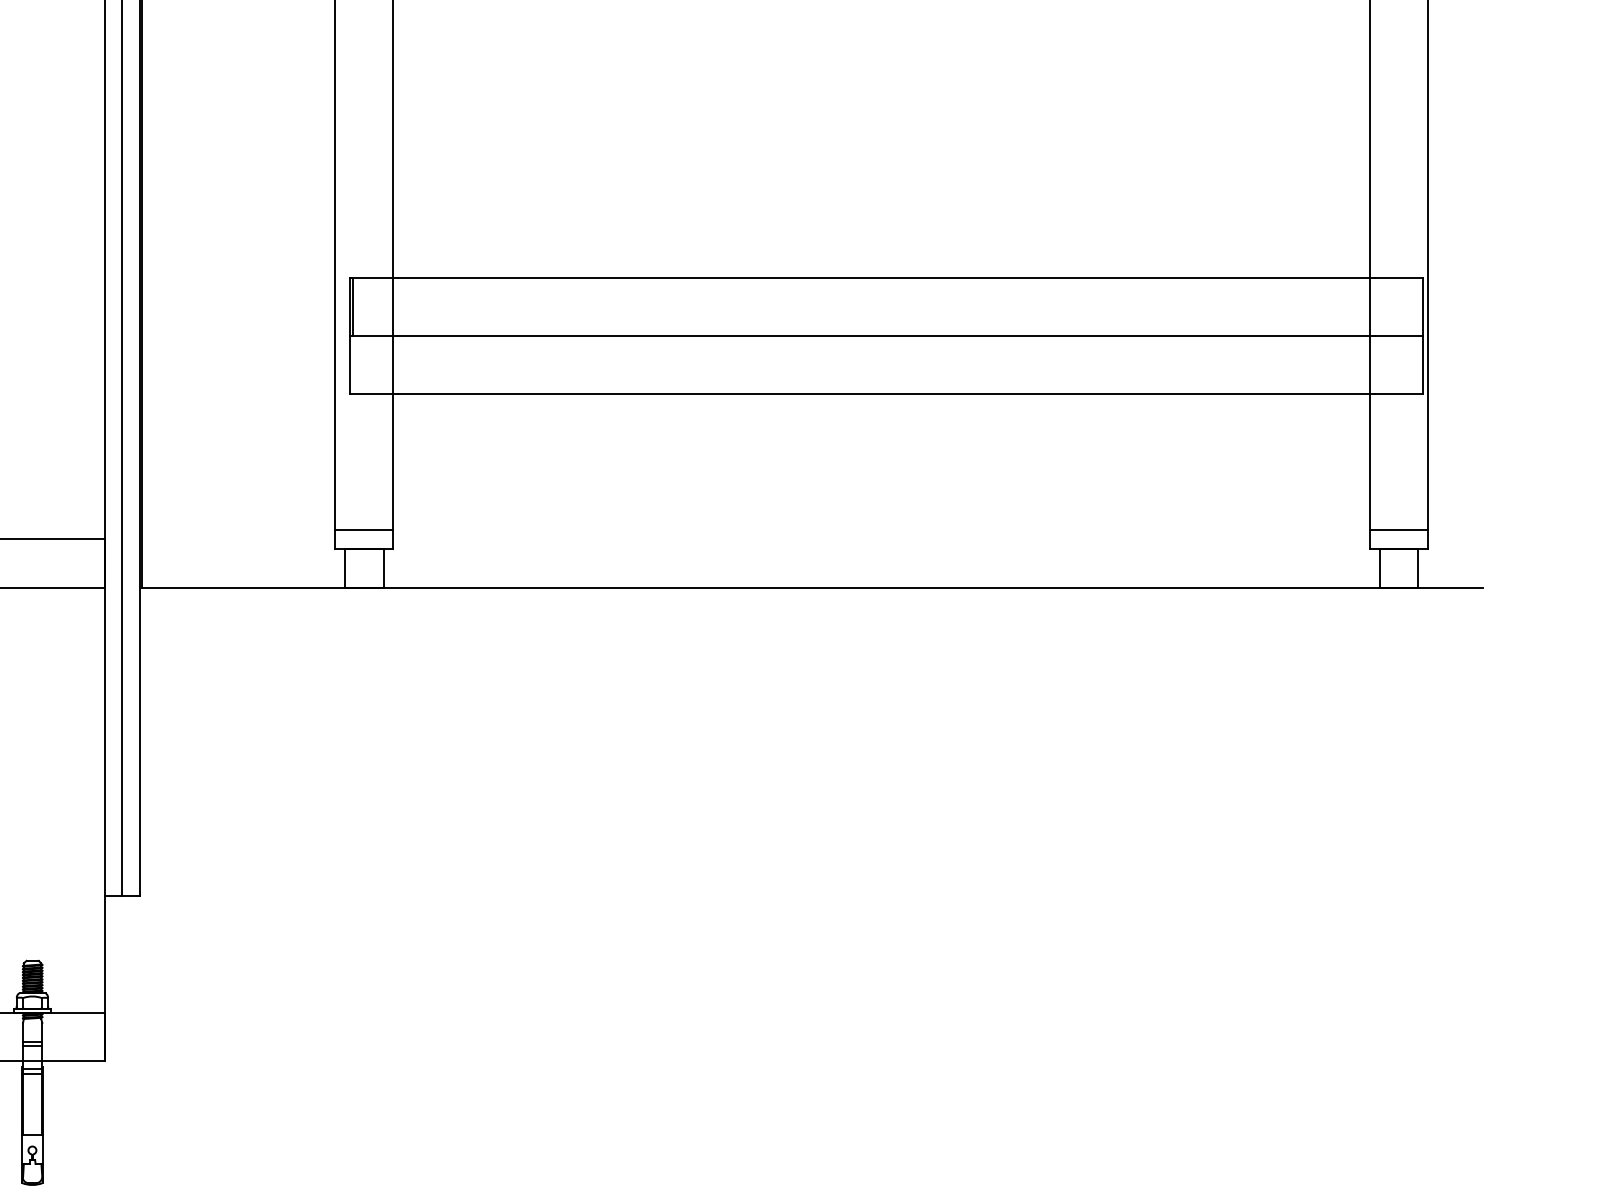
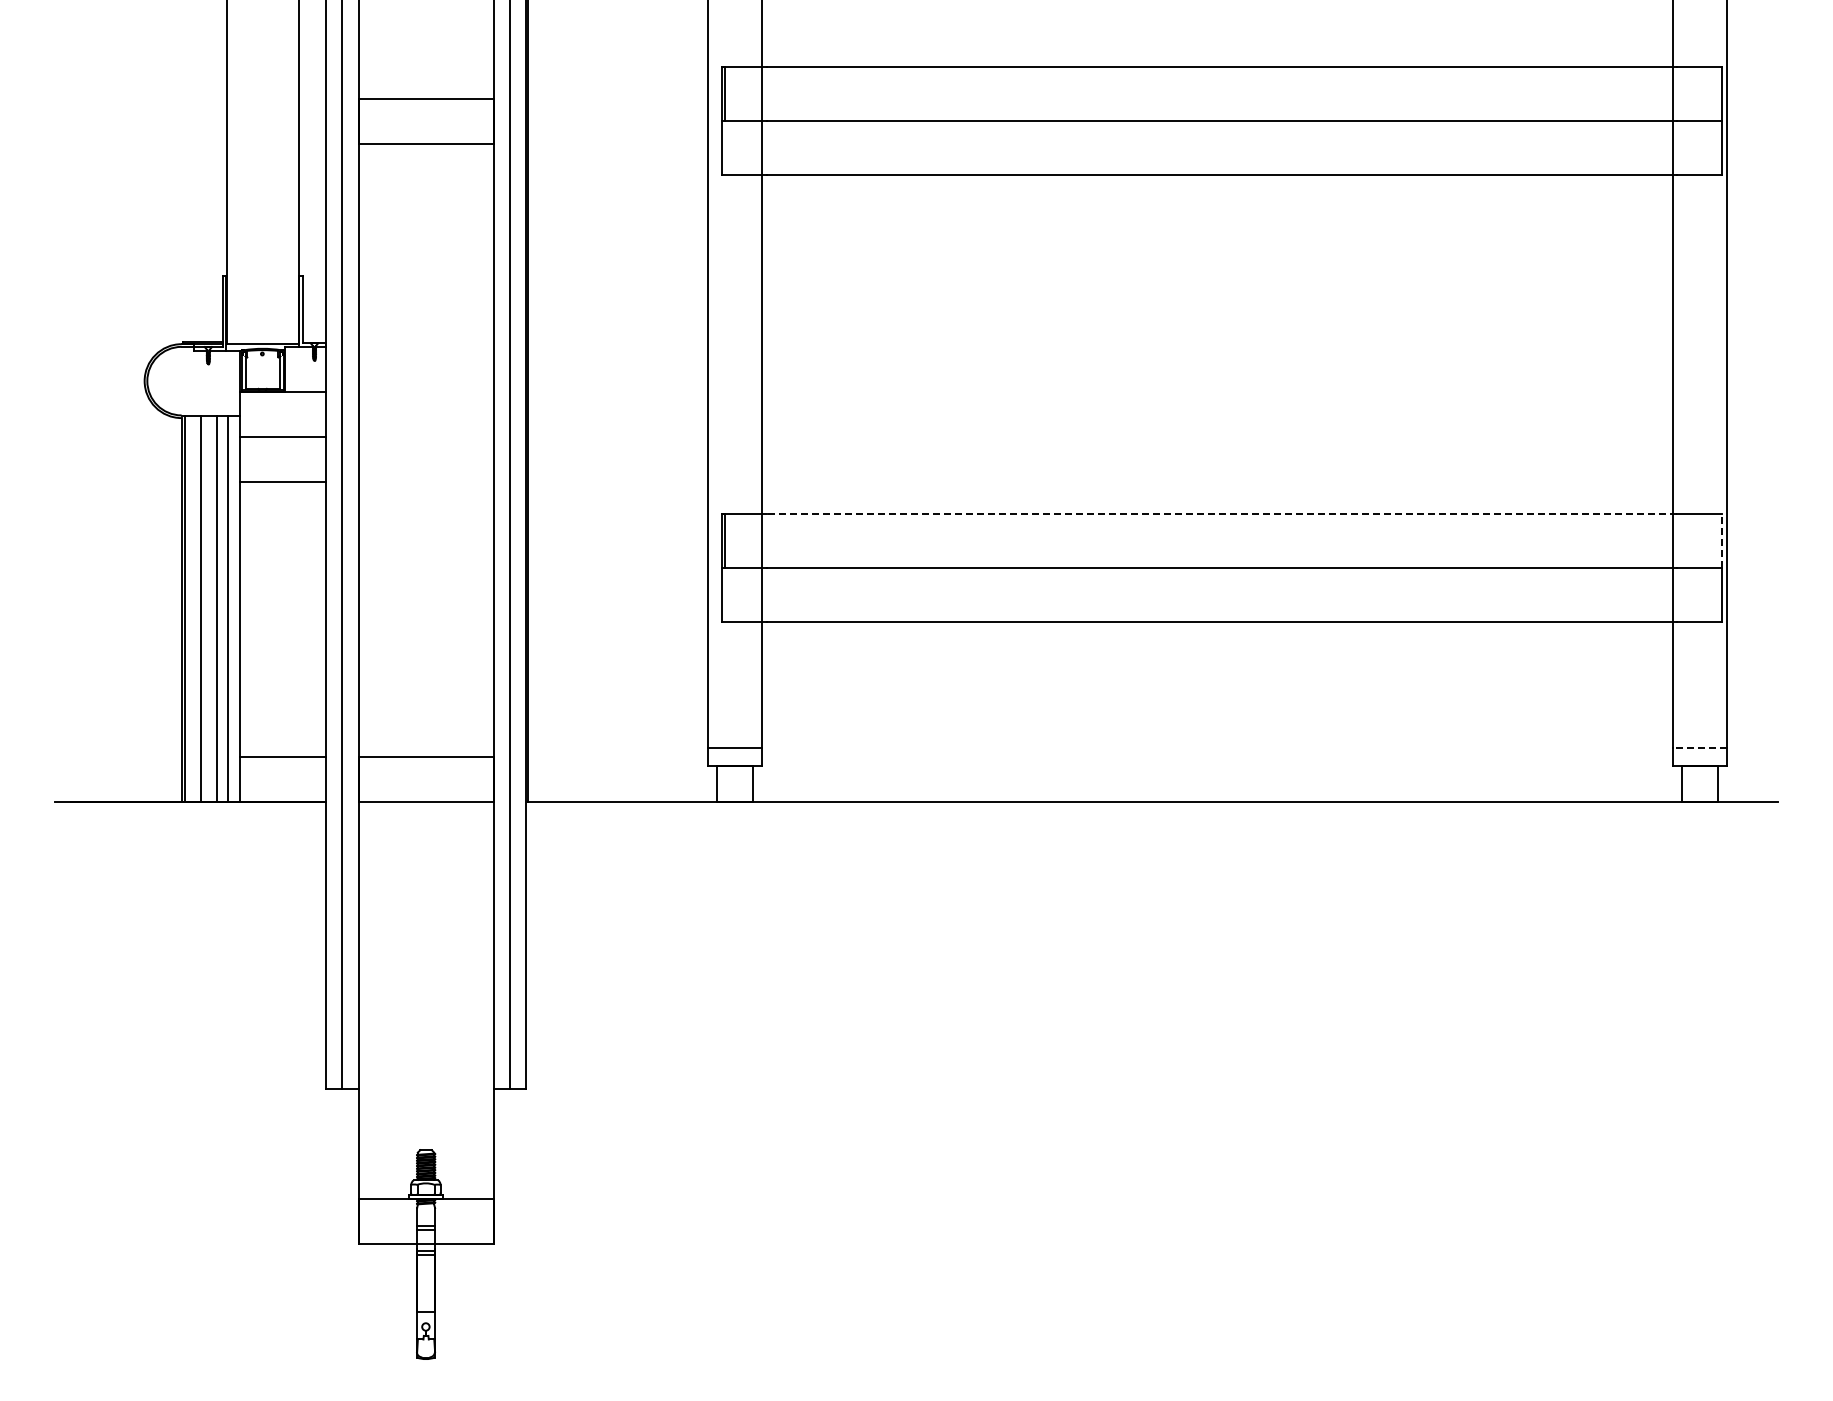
line: (885, 277) -> (1221, 513), solid -> dashed
line: (1423, 306) -> (1722, 540), solid -> dashed
line: (1398, 529) -> (1699, 748), solid -> dashed

